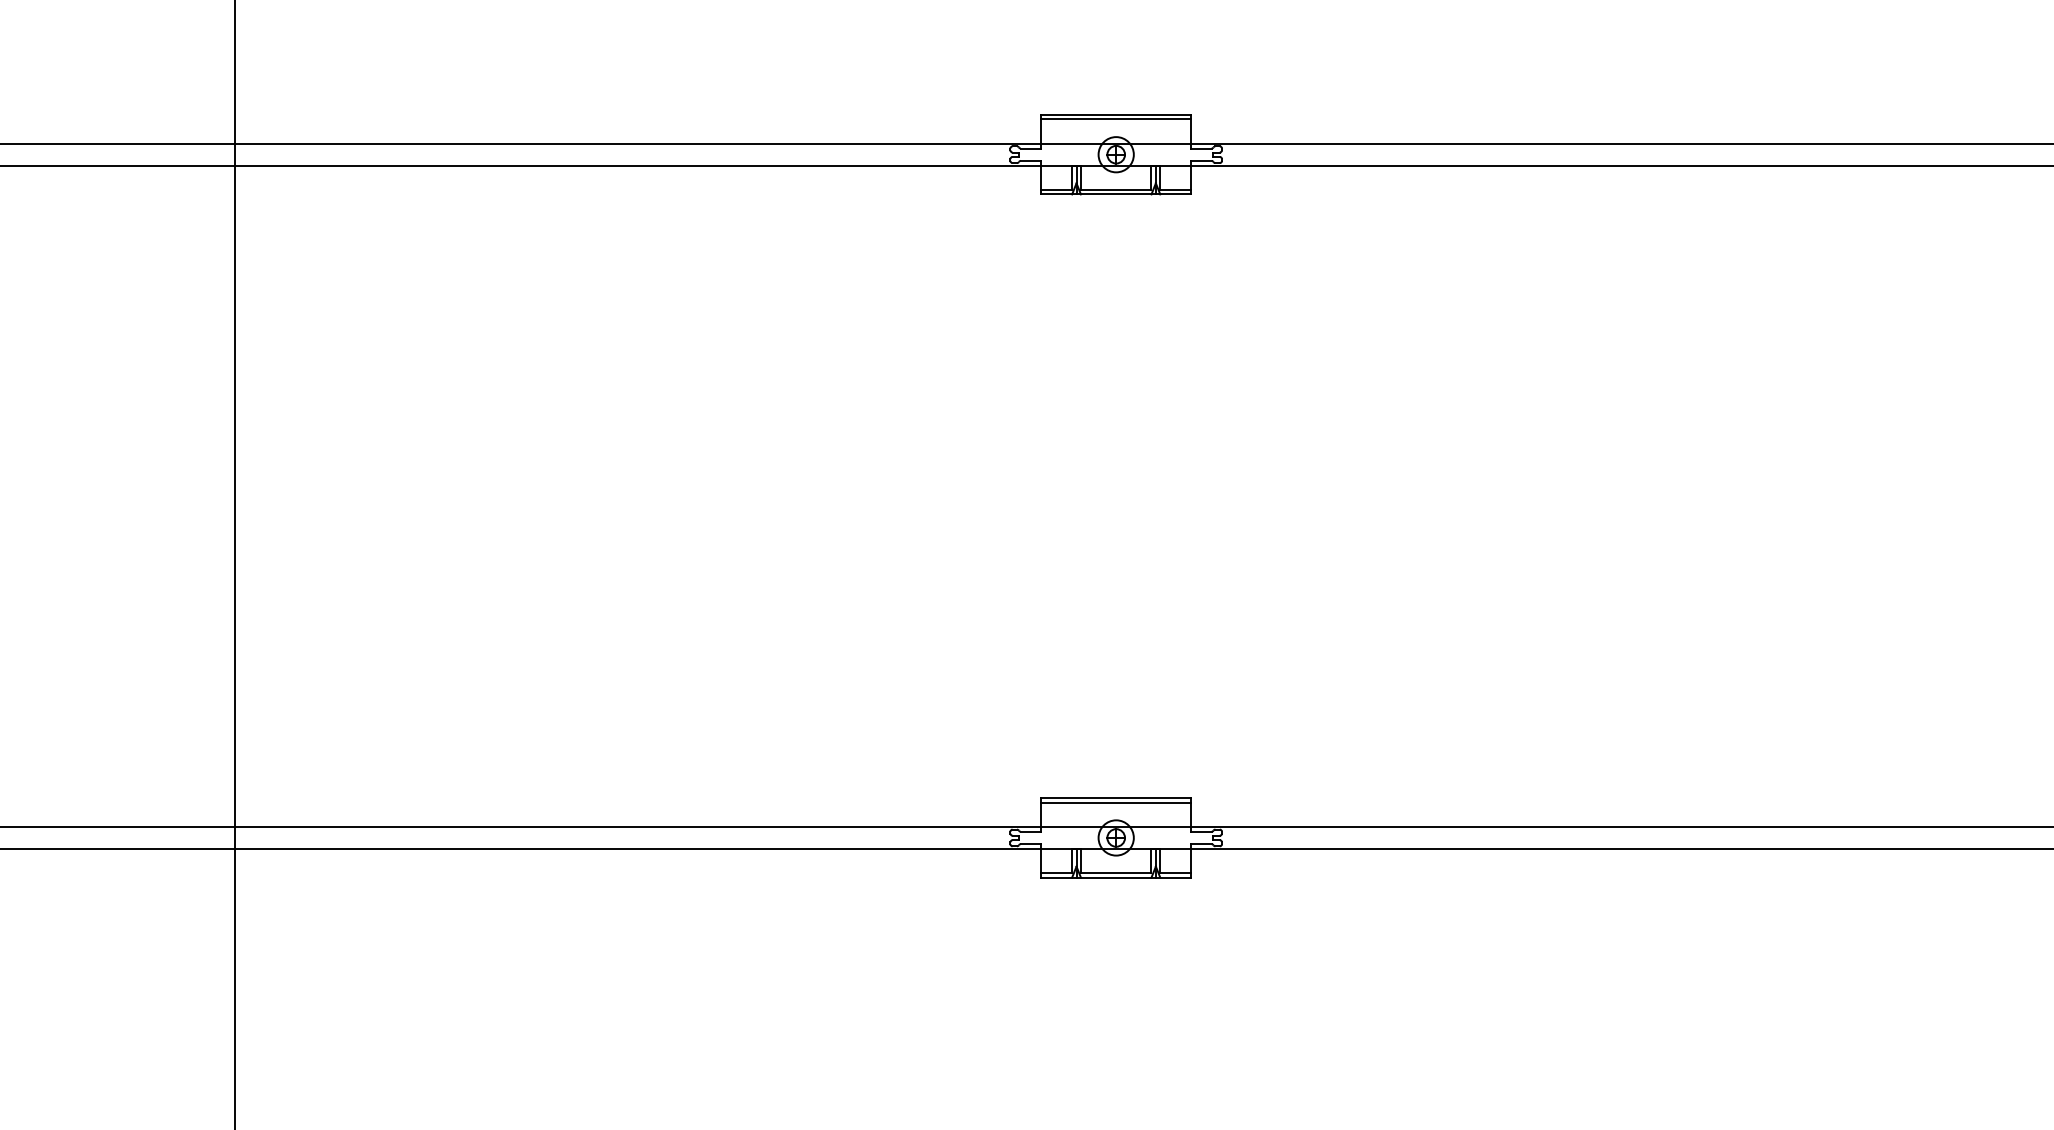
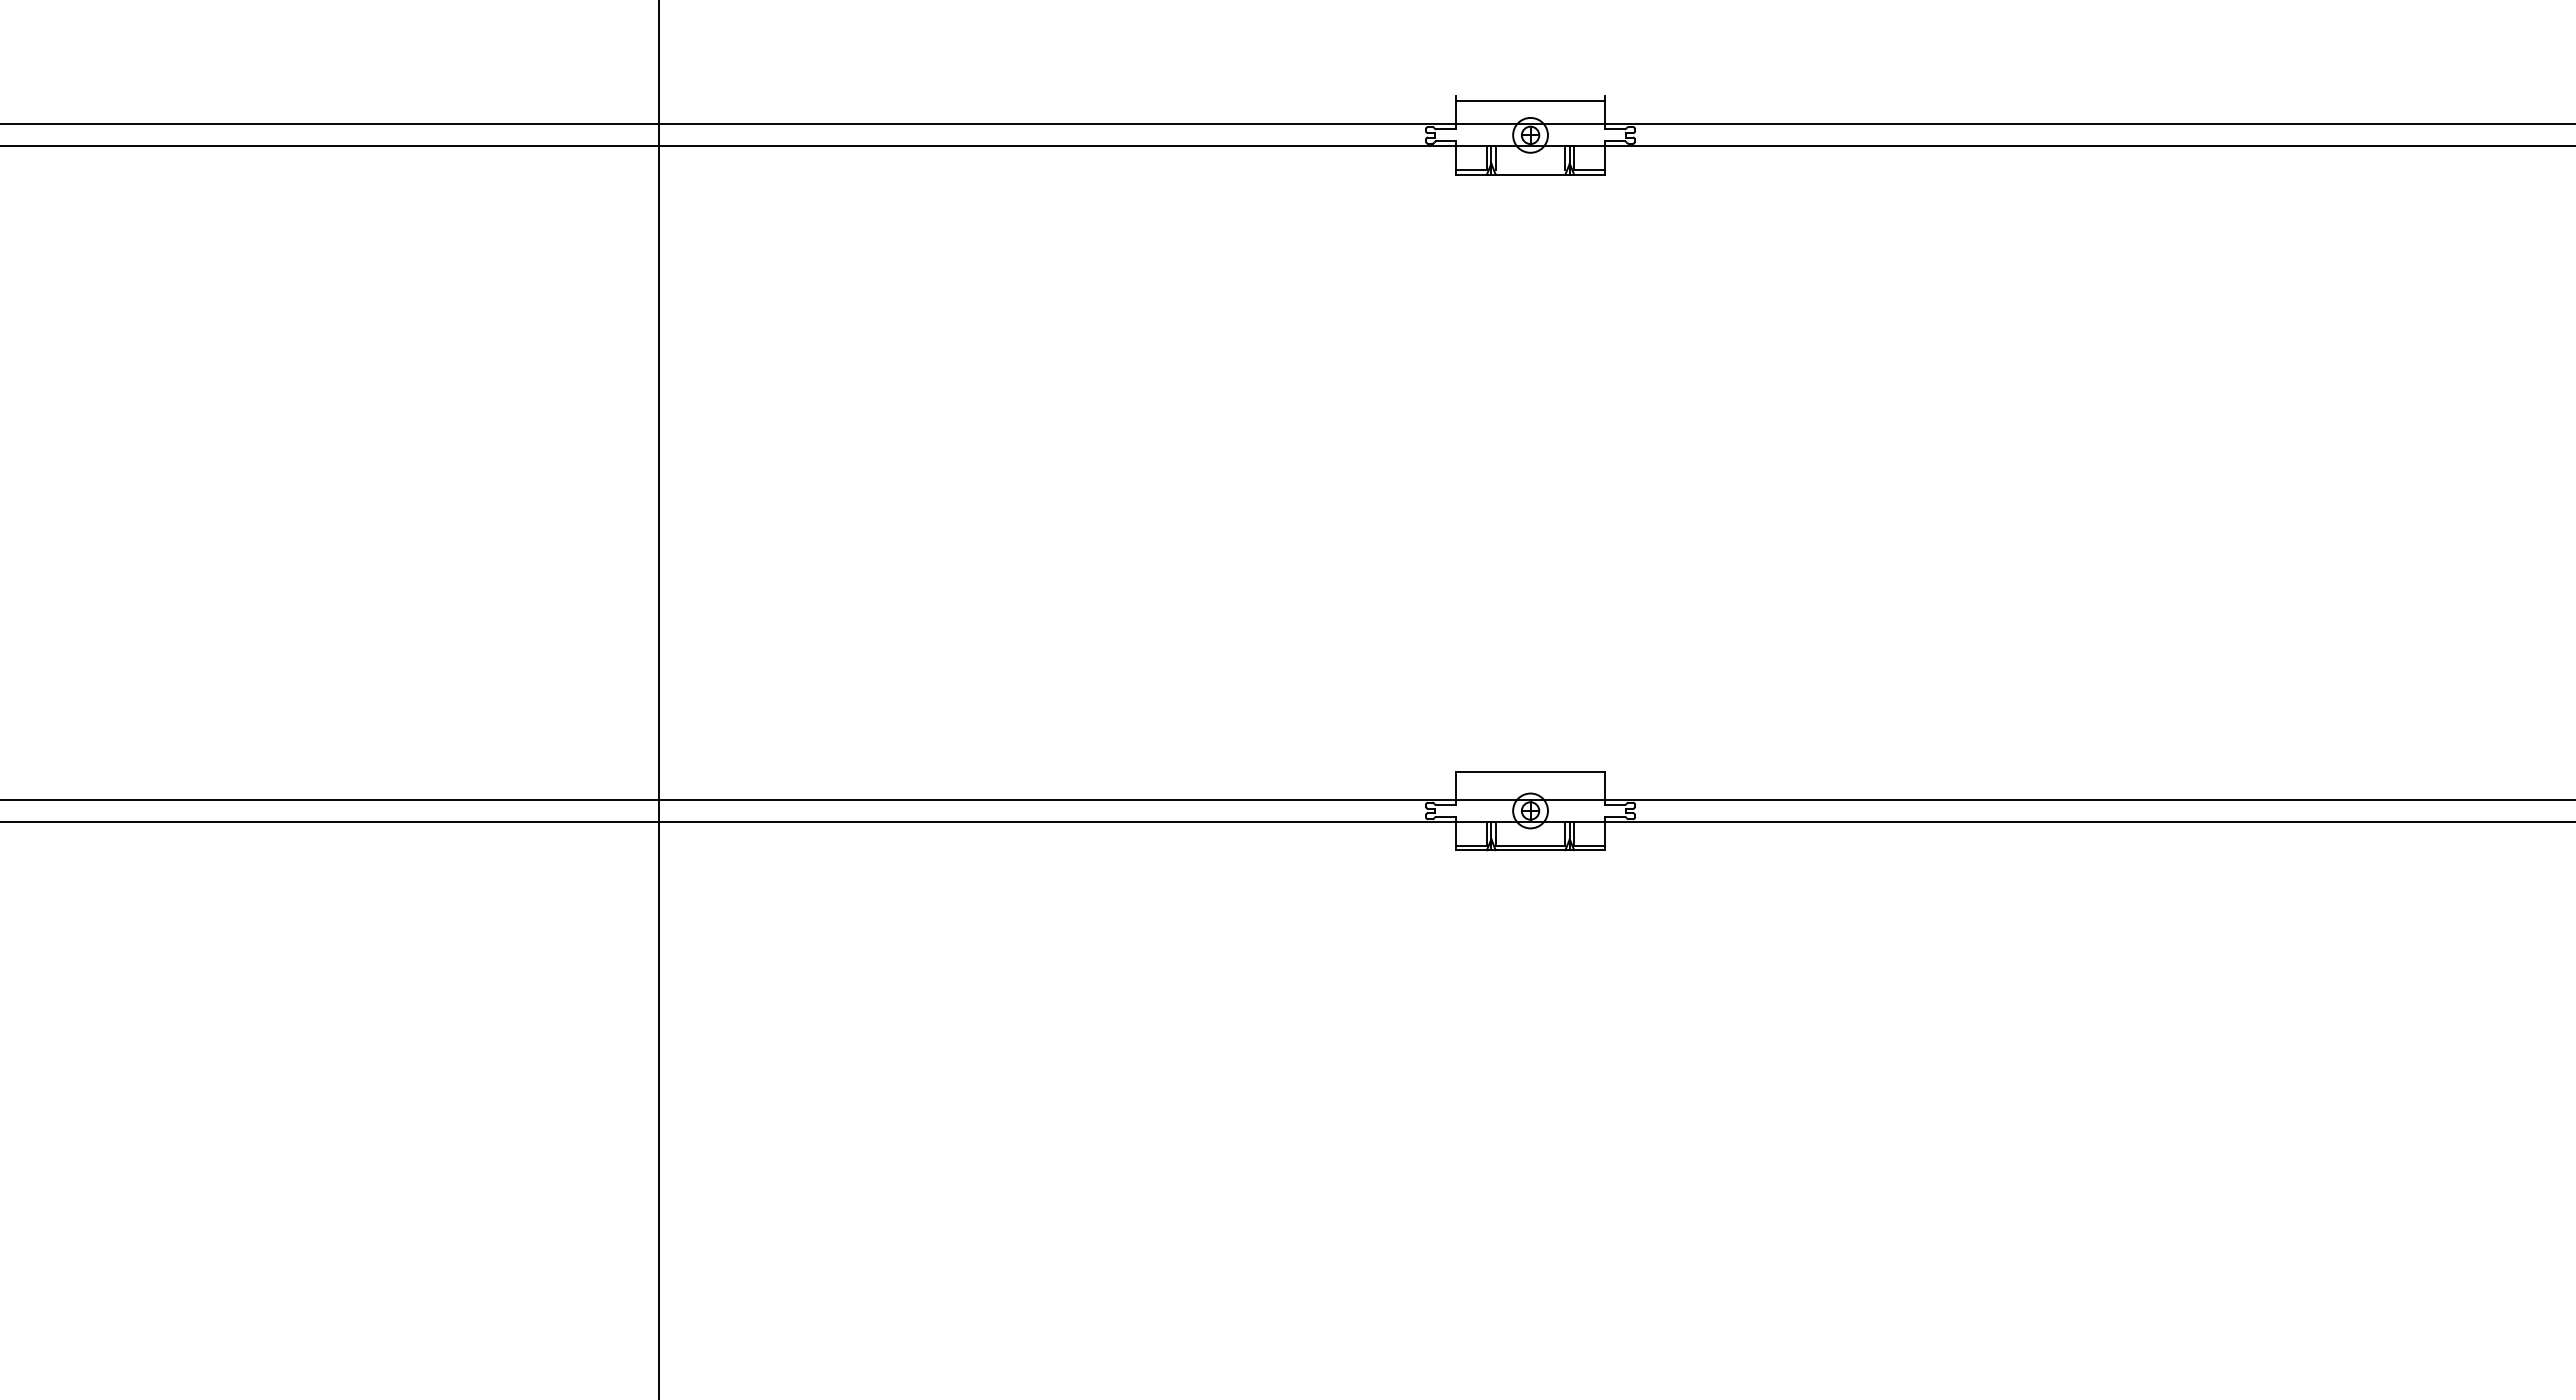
line: (1116, 115) -> (1530, 96), removed
line: (1116, 190) -> (1530, 170), removed
line: (1116, 803) -> (1530, 776), removed

